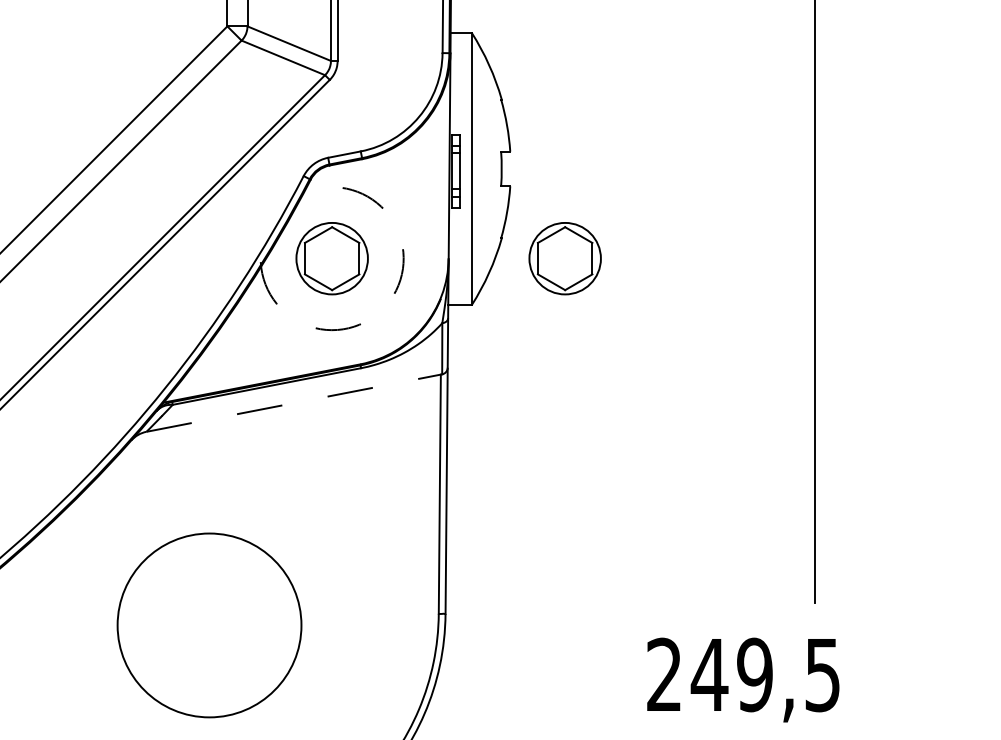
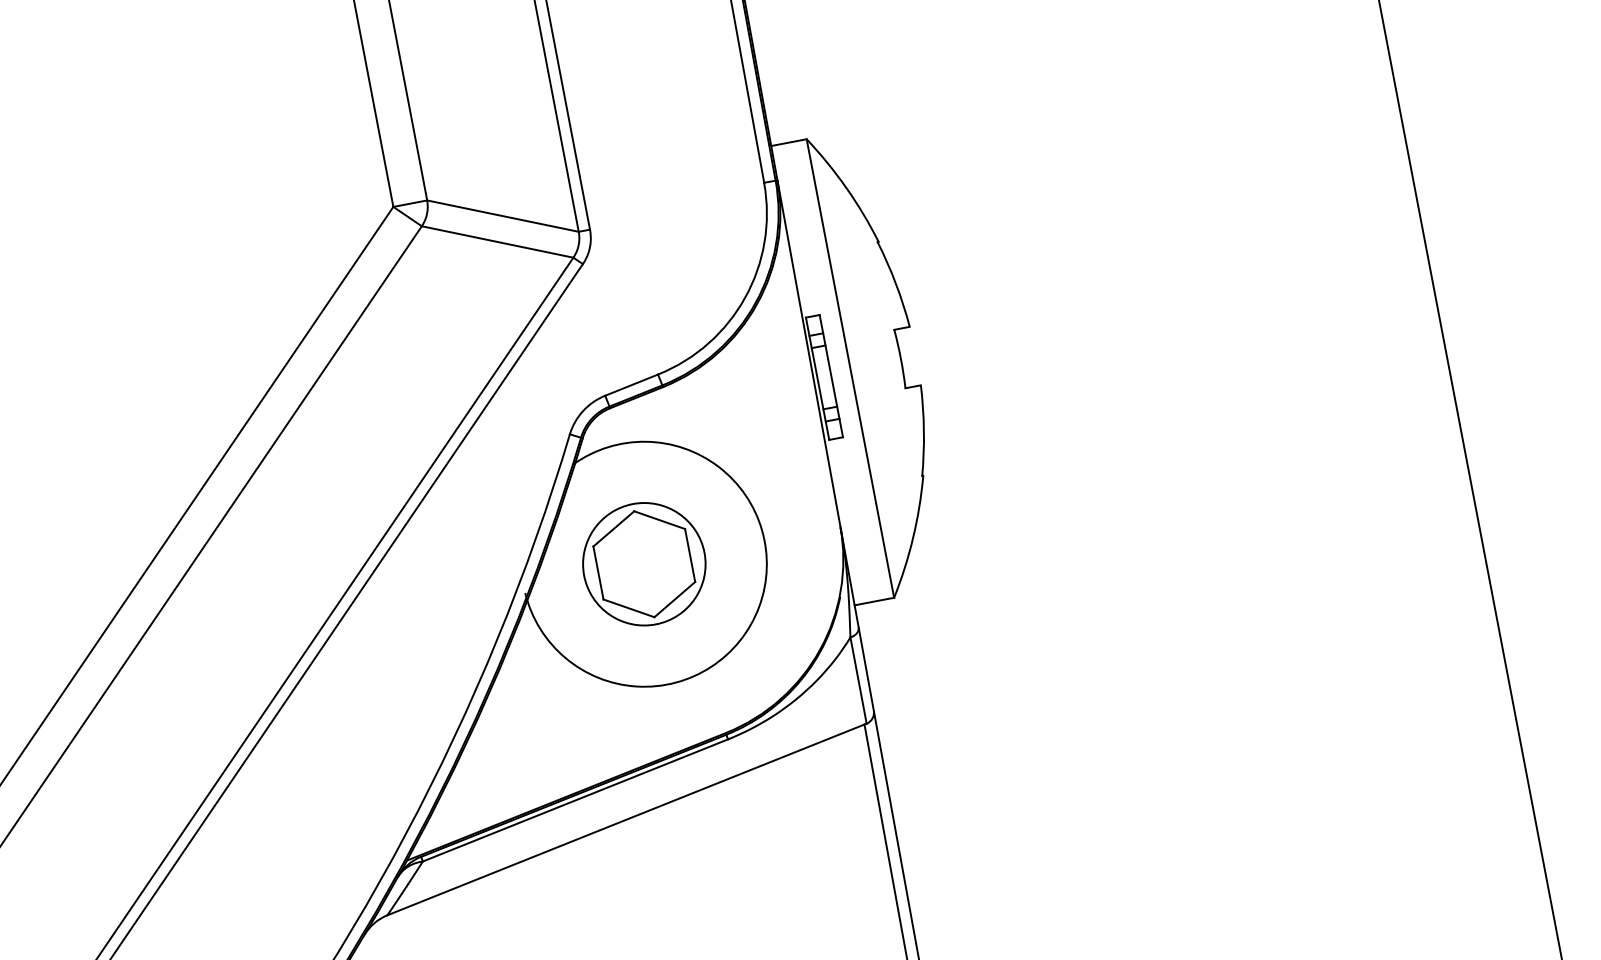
part: (564, 258) -> (1035, 489), removed
arc: (393, 295) -> (759, 606), dashed -> solid
line: (294, 403) -> (627, 820), dashed -> solid

